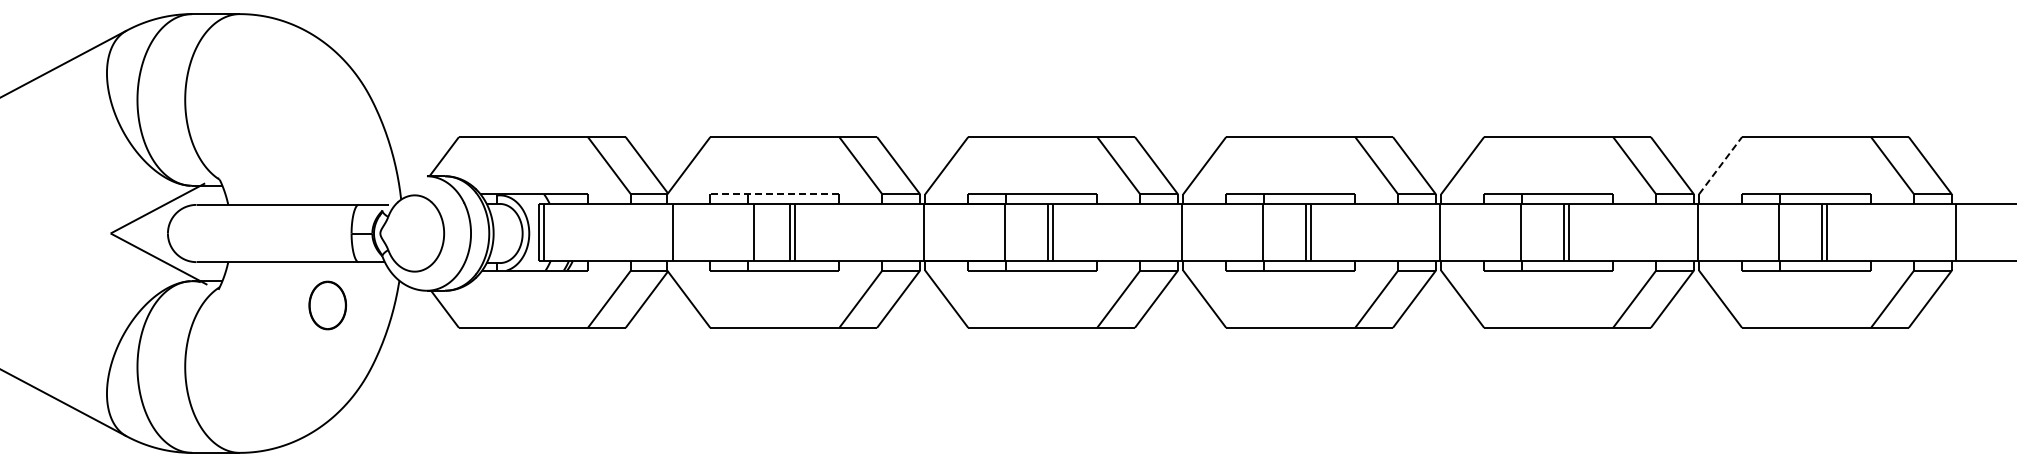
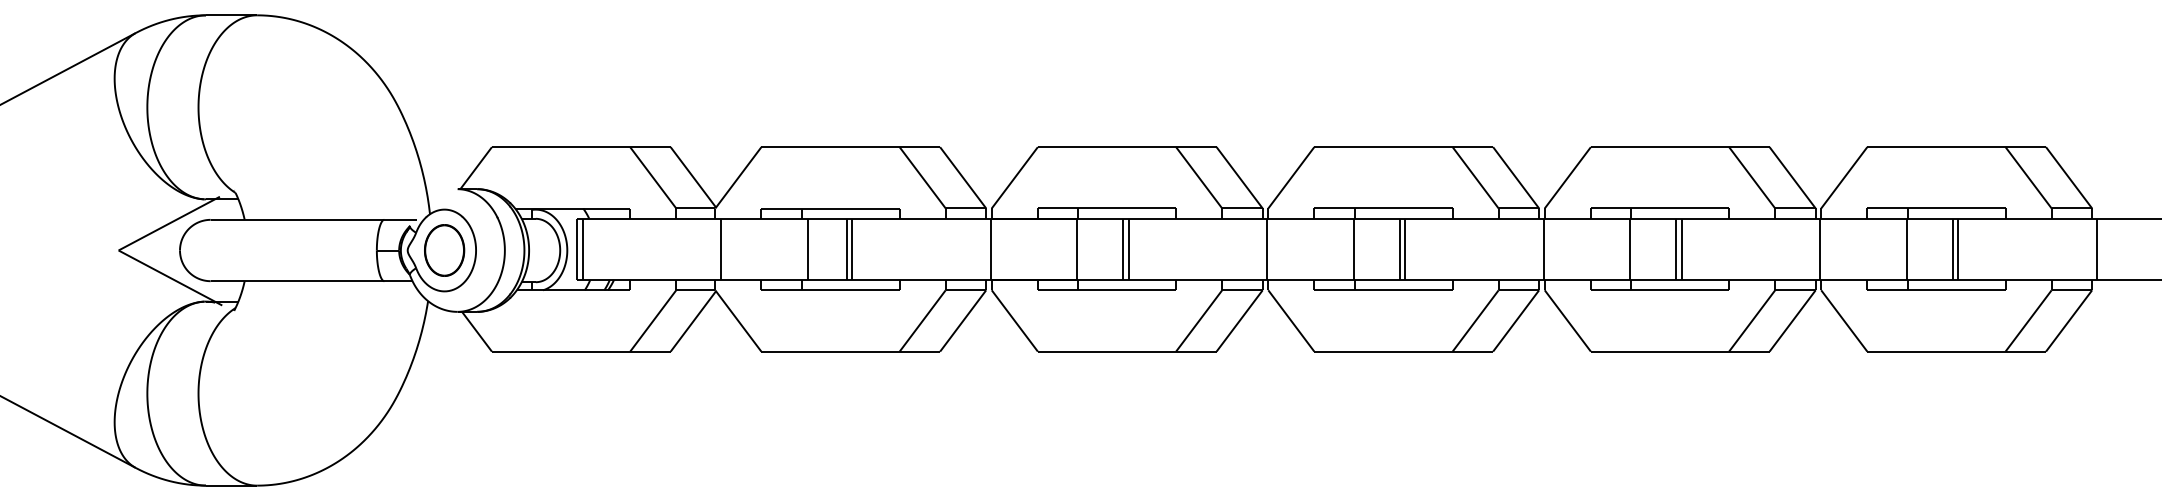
line: (1720, 165) -> (1844, 177), dashed -> solid
line: (774, 194) -> (830, 208), dashed -> solid
part: (327, 305) -> (444, 250), moved

